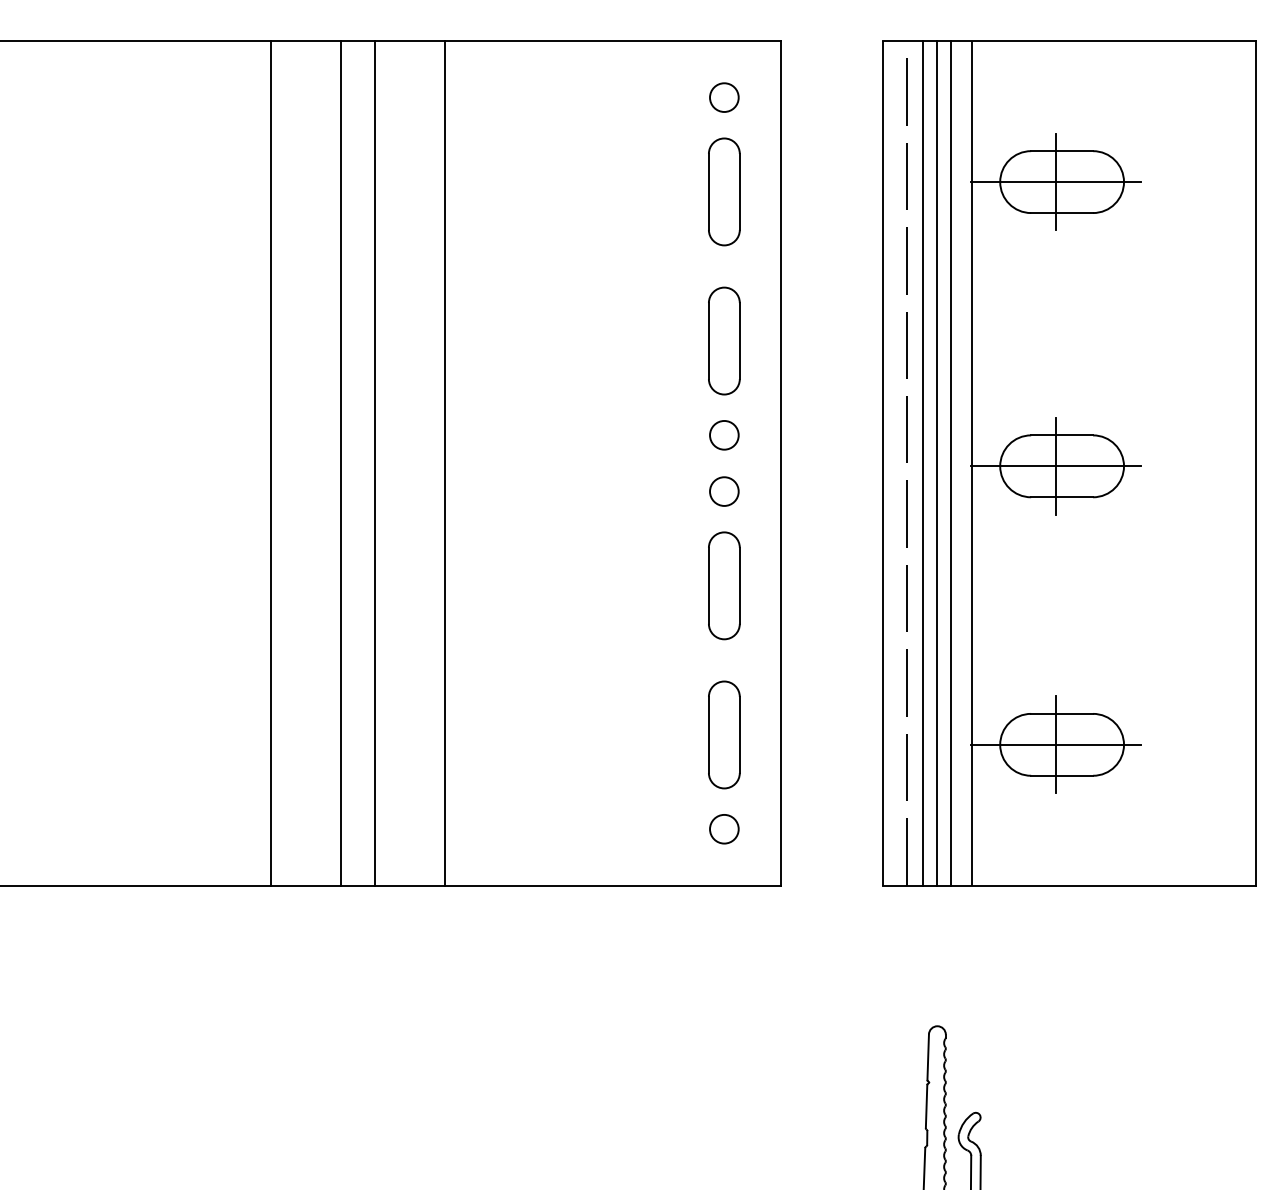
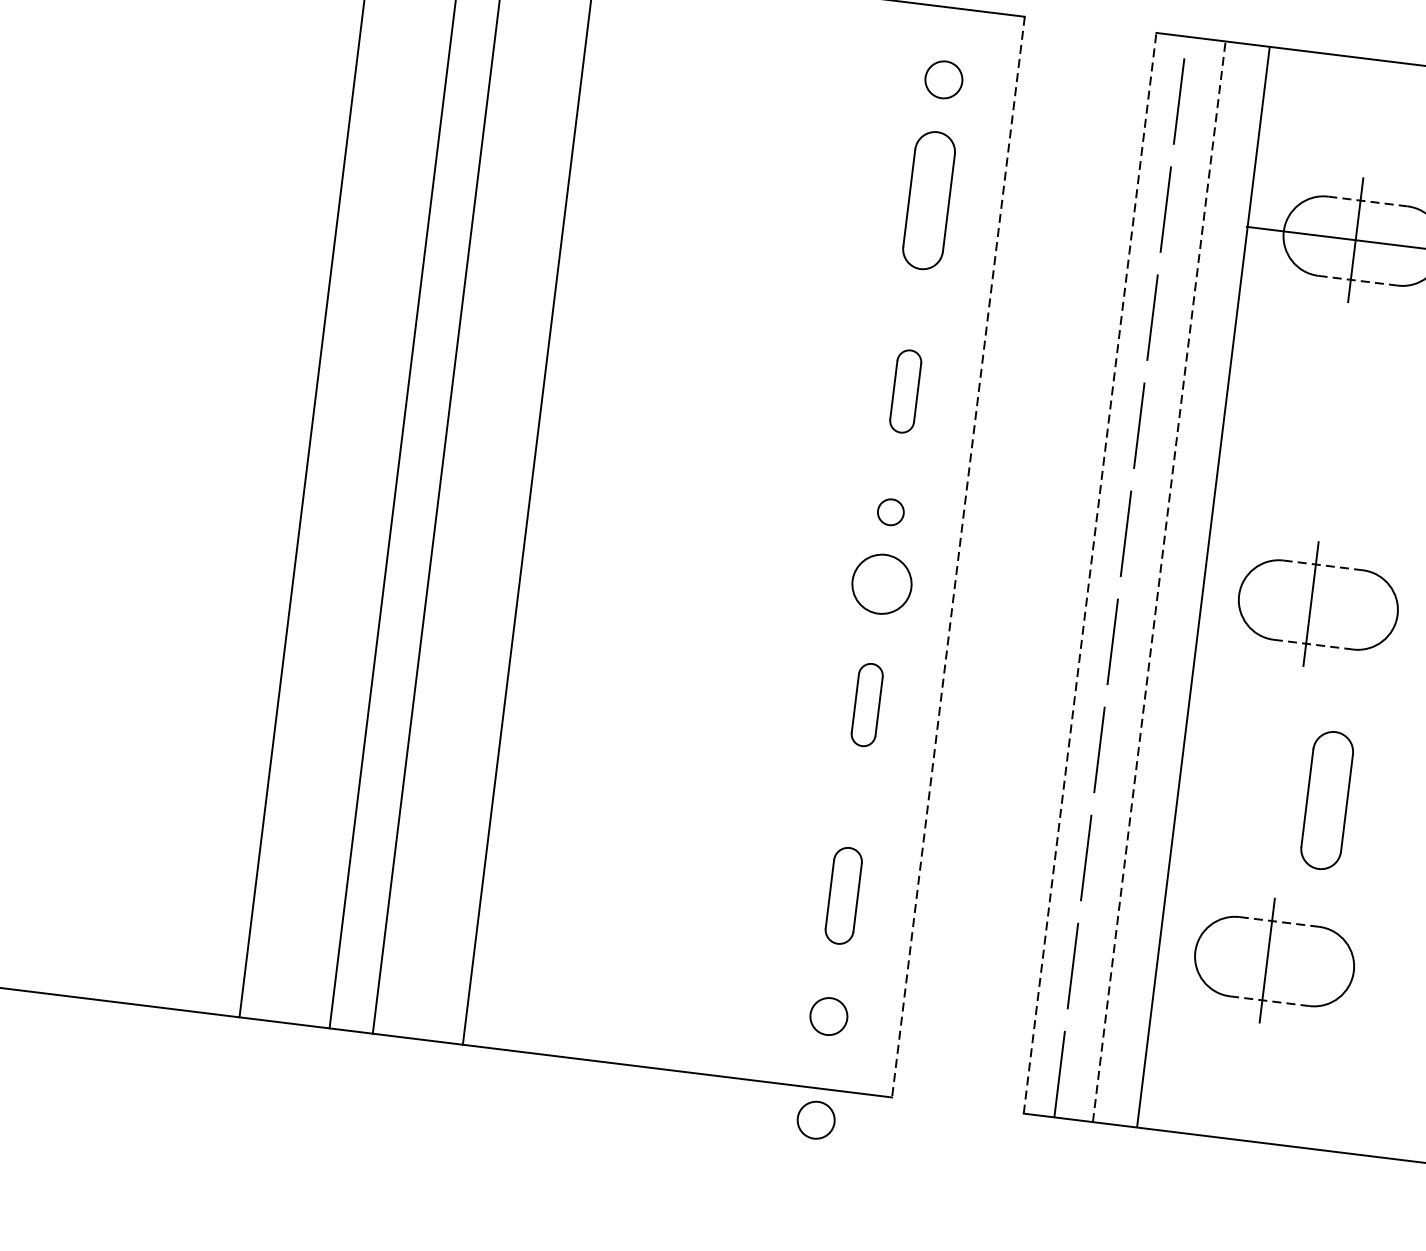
line: (1062, 151) -> (1368, 202), solid -> dashed
line: (1062, 213) -> (1358, 281), solid -> dashed
part: (724, 340) -> (905, 390), size x0.6
circle: (724, 435) -> (890, 512), size x0.7
line: (1062, 435) -> (1323, 565), solid -> dashed
line: (883, 462) -> (1090, 572), solid -> dashed
line: (937, 462) -> (1159, 580), solid -> dashed
line: (780, 463) -> (958, 557), solid -> dashed
line: (922, 463) -> (1140, 579), removed
line: (951, 463) -> (1177, 584), removed
line: (1056, 466) -> (1311, 604), removed
circle: (724, 491) -> (882, 584), size x1.6
line: (1062, 497) -> (1313, 644), solid -> dashed
part: (724, 585) -> (867, 704), size x0.6
part: (1087, 615) -> (1327, 799), added
line: (1062, 713) -> (1280, 921), solid -> dashed
part: (724, 734) -> (843, 895), size x0.7
line: (1056, 744) -> (1267, 960), removed
line: (1062, 775) -> (1270, 1000), solid -> dashed
circle: (724, 910) -> (816, 1120), added

